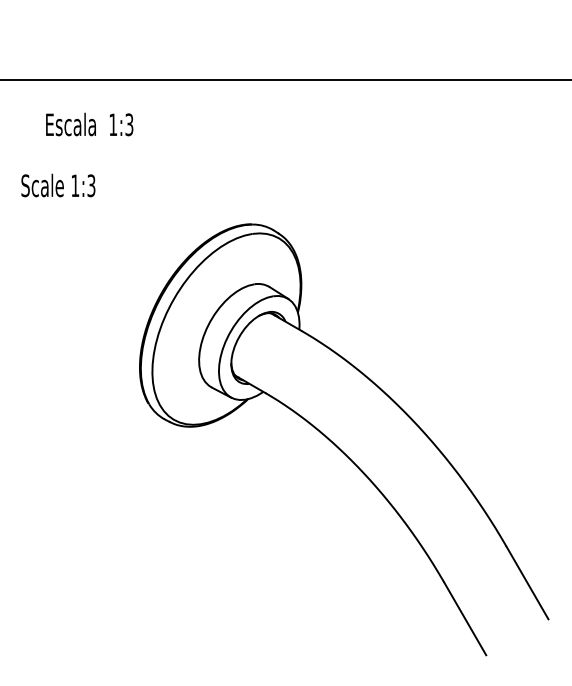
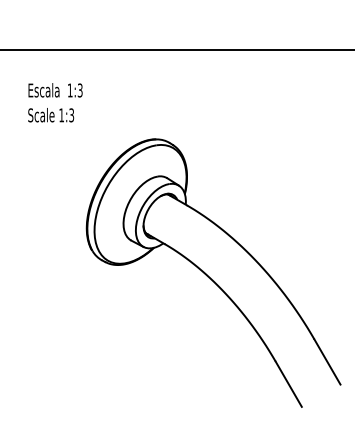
text: (89, 124) -> (55, 90), moved
text: (58, 185) -> (51, 115), moved

